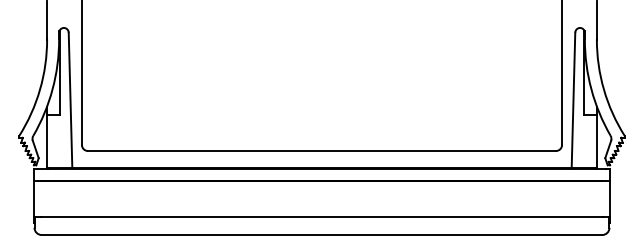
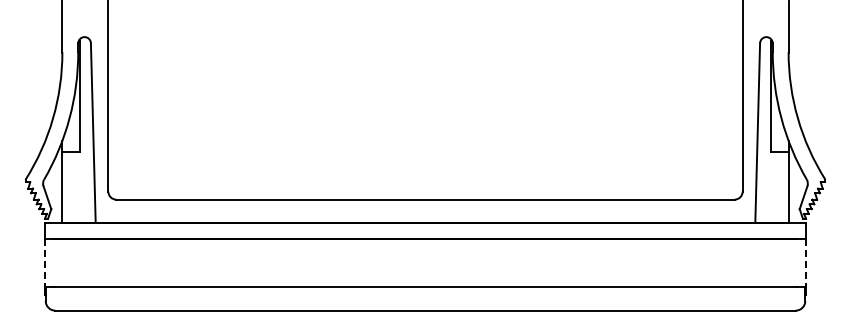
line: (33, 199) -> (44, 263), solid -> dashed
line: (610, 199) -> (806, 263), solid -> dashed

